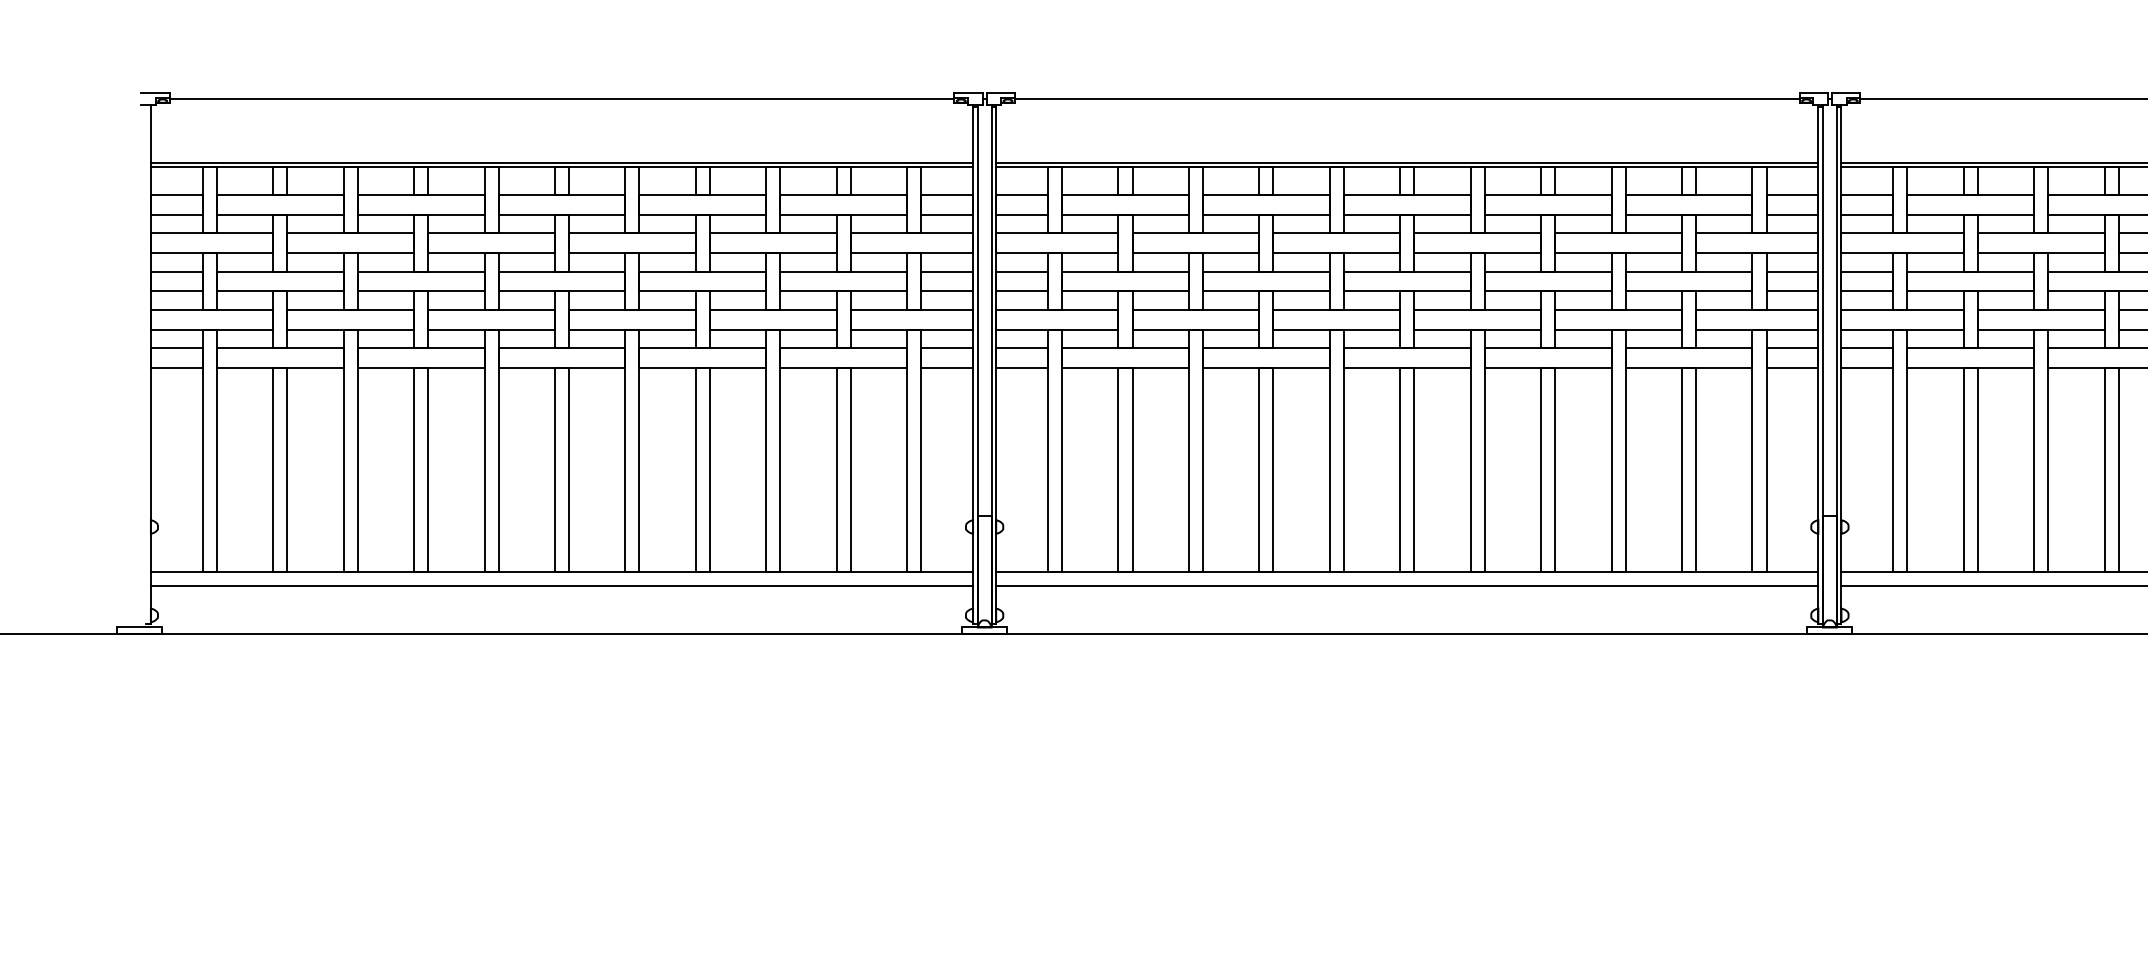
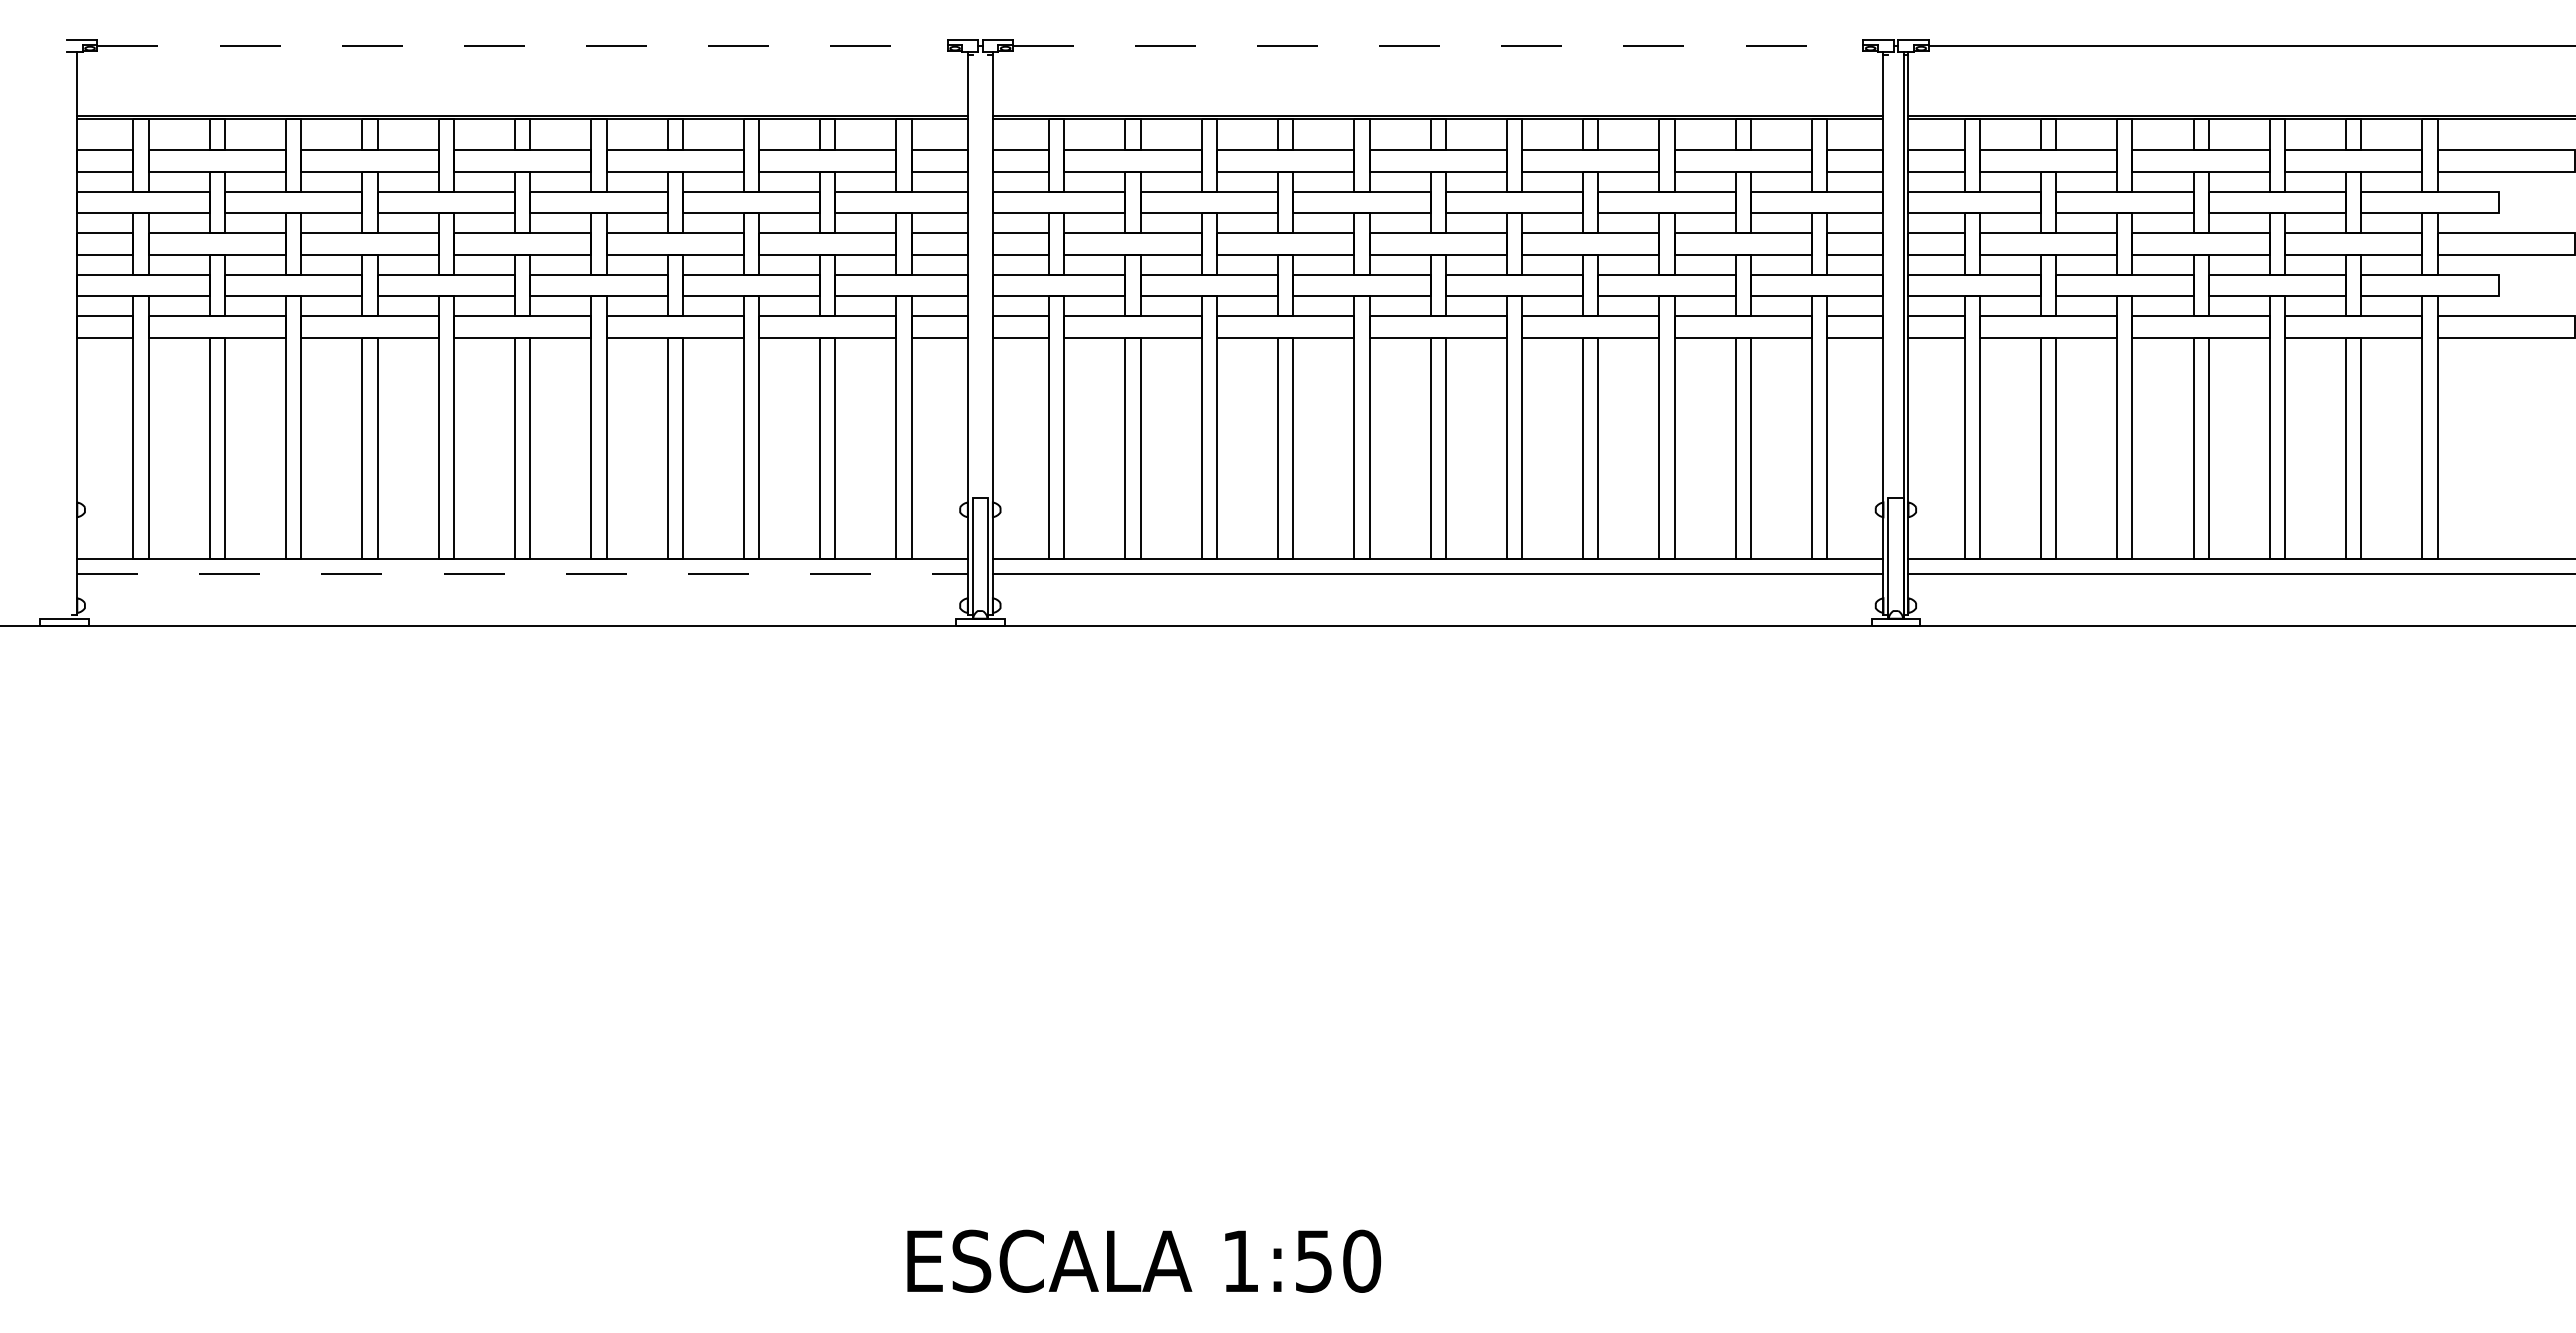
line: (562, 99) -> (523, 46), solid -> dashed
line: (1407, 99) -> (1438, 46), solid -> dashed
line: (977, 364) -> (972, 333), removed
line: (991, 364) -> (987, 333), removed
line: (1823, 364) -> (1888, 333), removed
line: (562, 586) -> (523, 574), solid -> dashed

